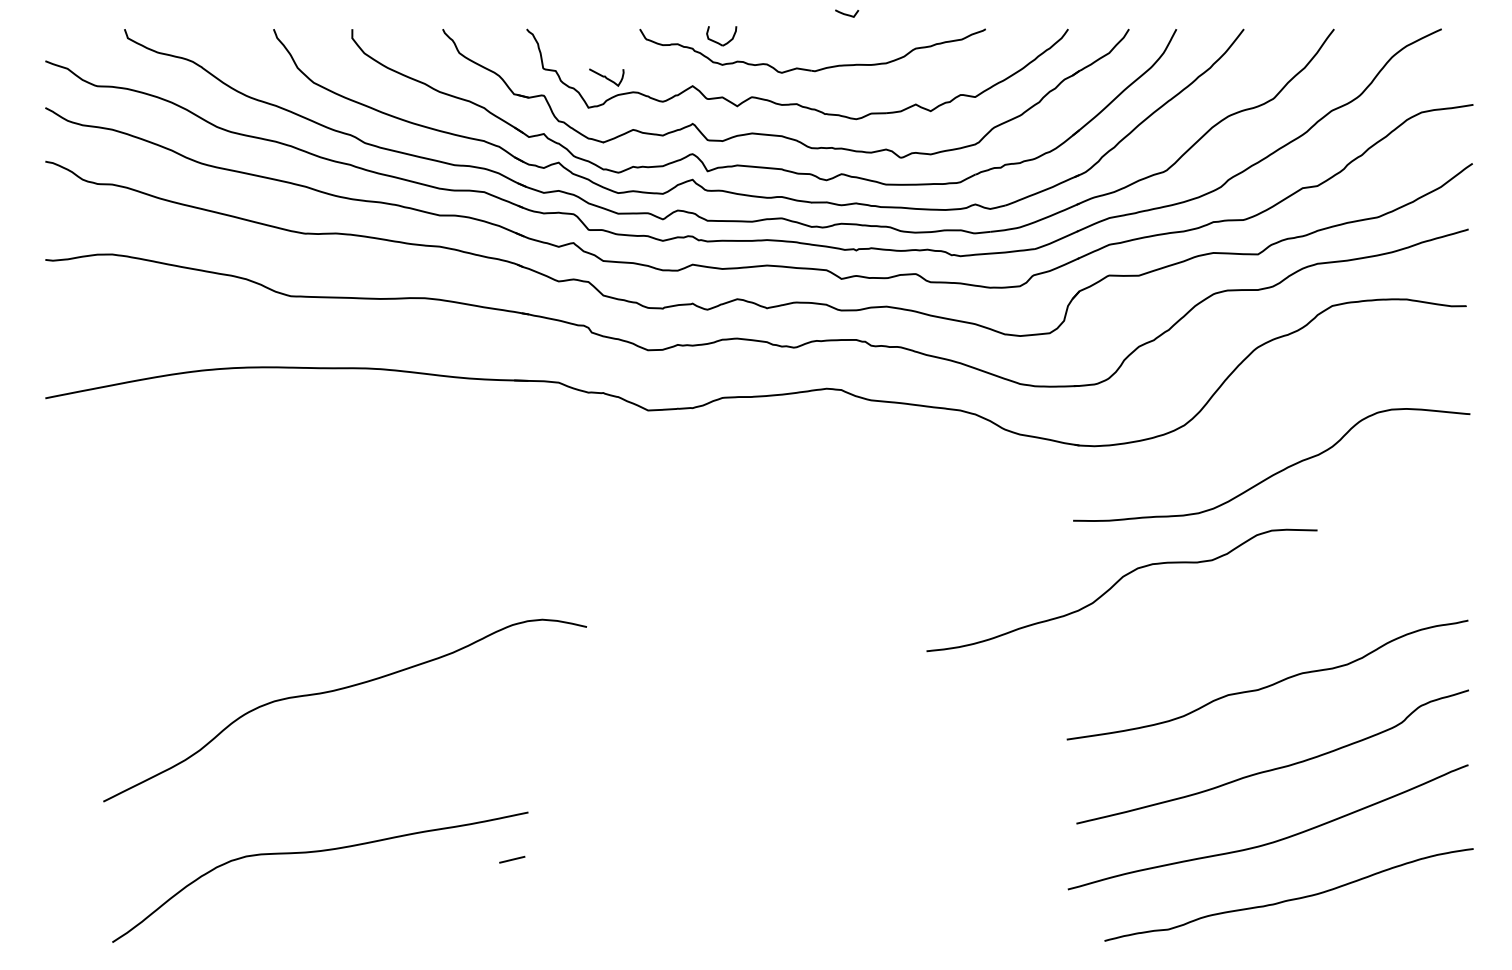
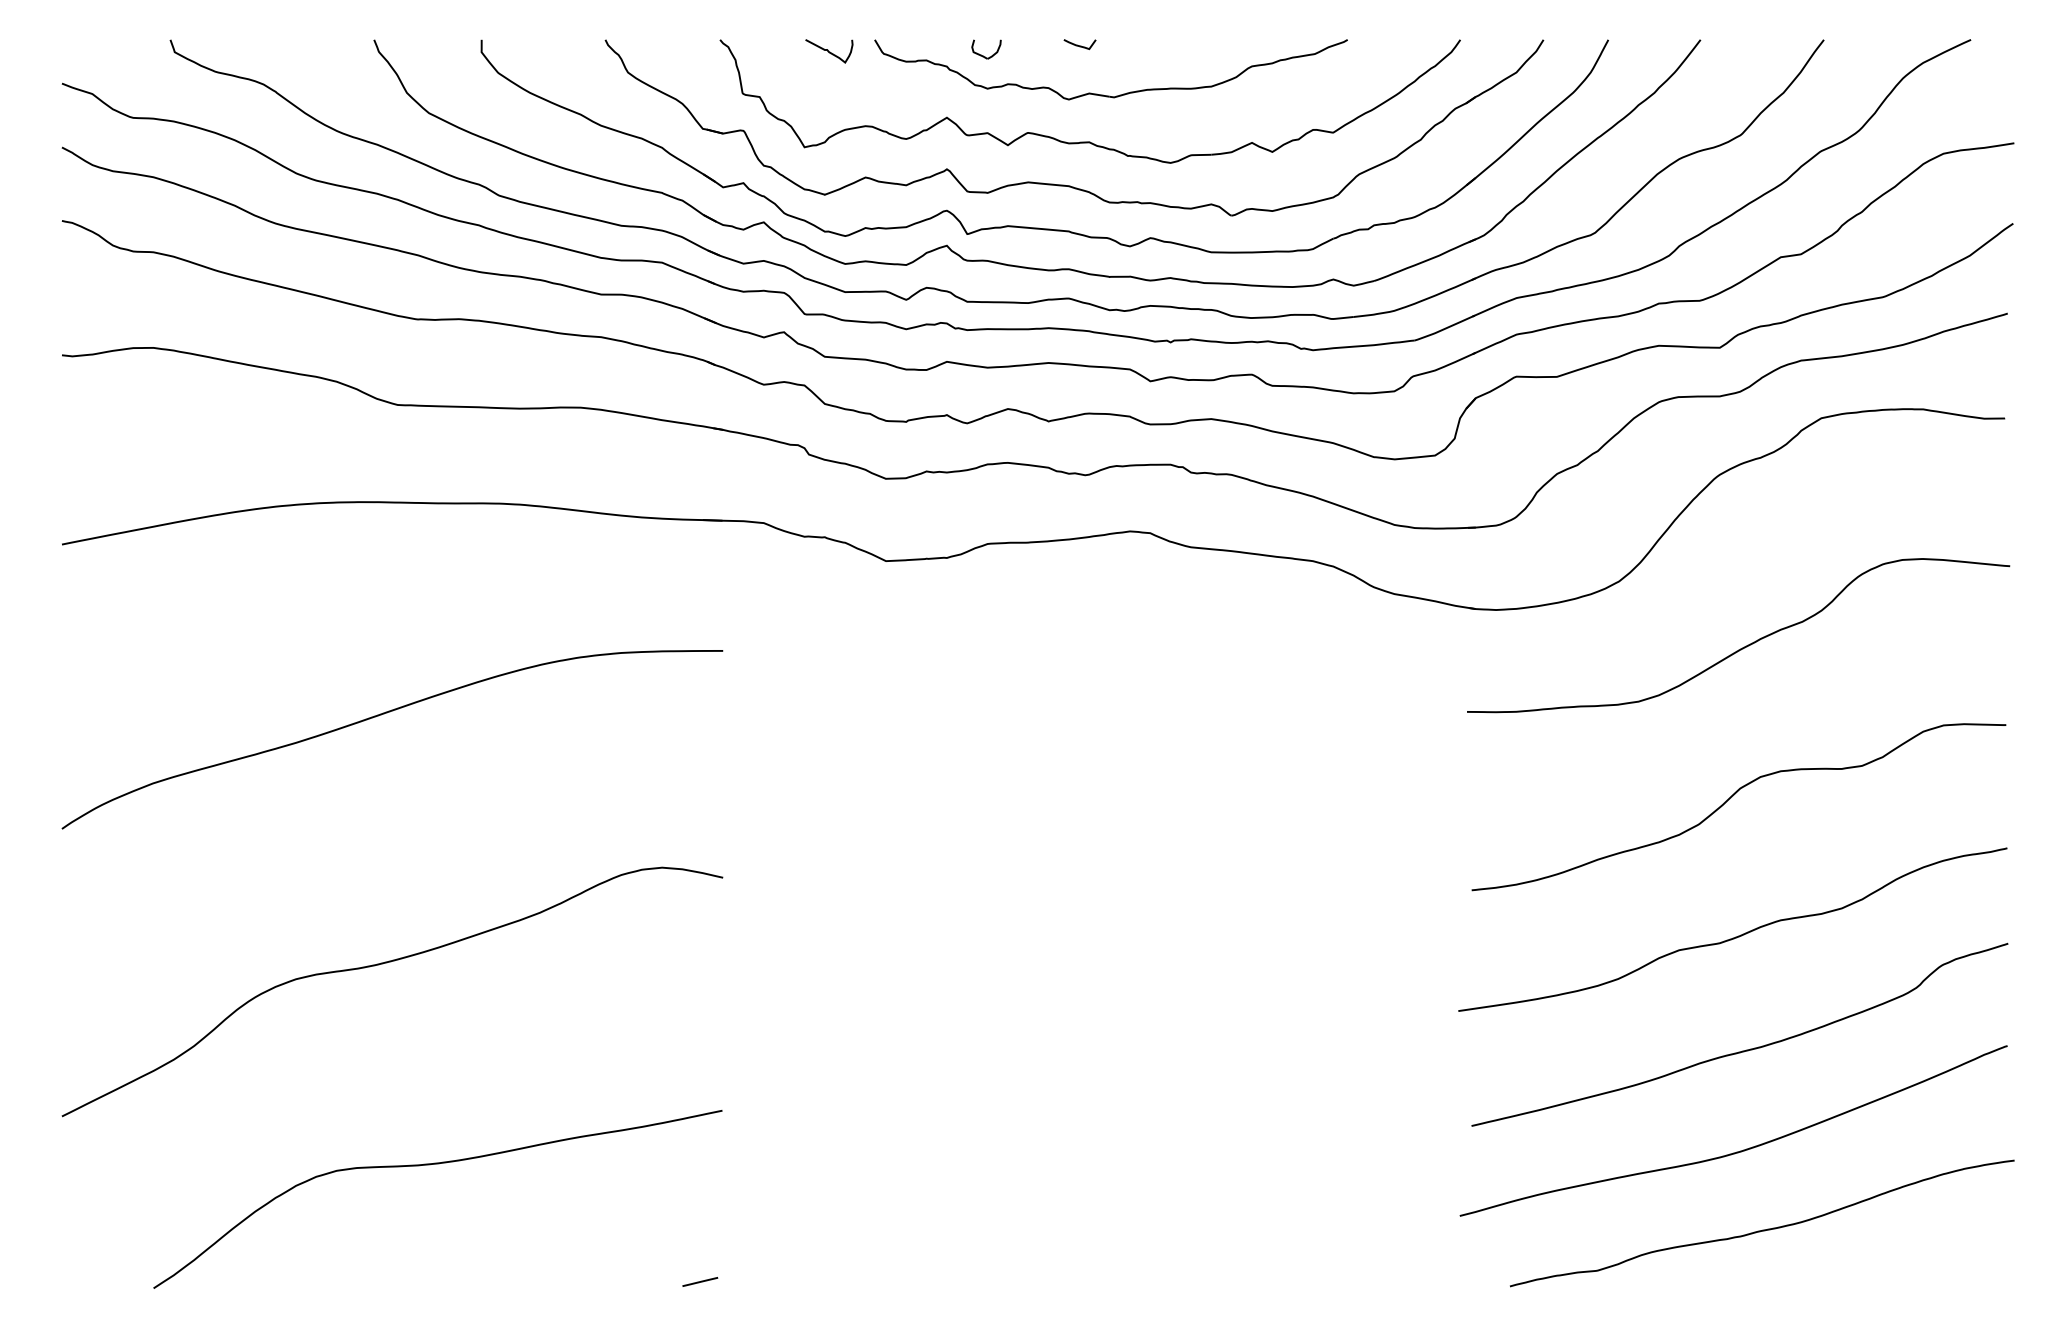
curve: (846, 13) -> (1079, 44), moved
part: (721, 36) -> (986, 49), size x0.71
curve: (606, 77) -> (829, 51), moved
curve: (279, 523) -> (382, 715), added
curve: (1116, 584) -> (1731, 799), moved
curve: (339, 690) -> (384, 964), moved
line: (512, 859) -> (700, 1281), moved

